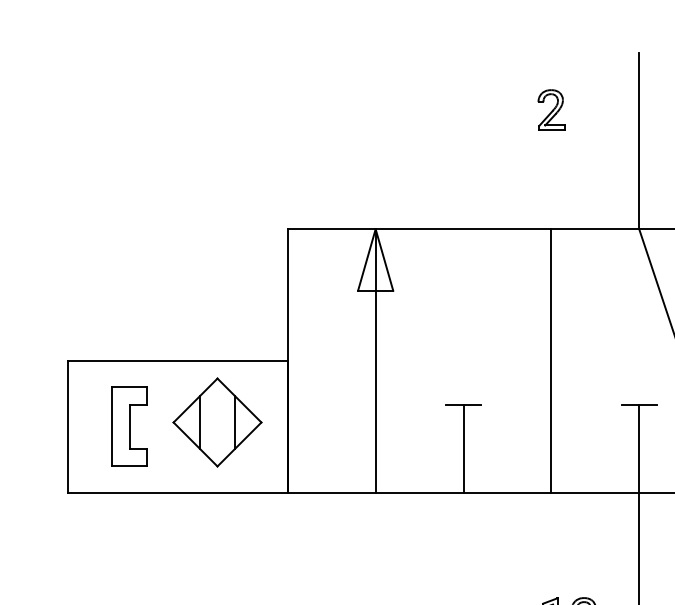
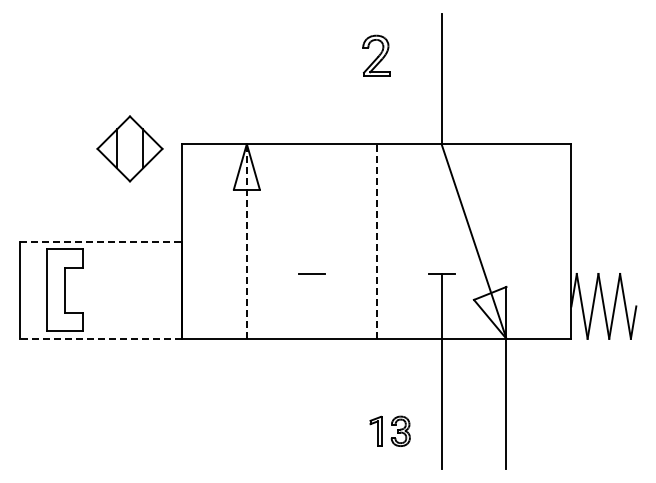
part: (551, 109) -> (376, 55), size x1.4
line: (375, 359) -> (246, 240), solid -> dashed
line: (551, 359) -> (376, 240), solid -> dashed
line: (178, 361) -> (101, 241), solid -> dashed
part: (216, 421) -> (129, 148), moved
part: (128, 425) -> (64, 289), size x1.4
line: (463, 447) -> (311, 305), removed
line: (177, 492) -> (100, 338), solid -> dashed

